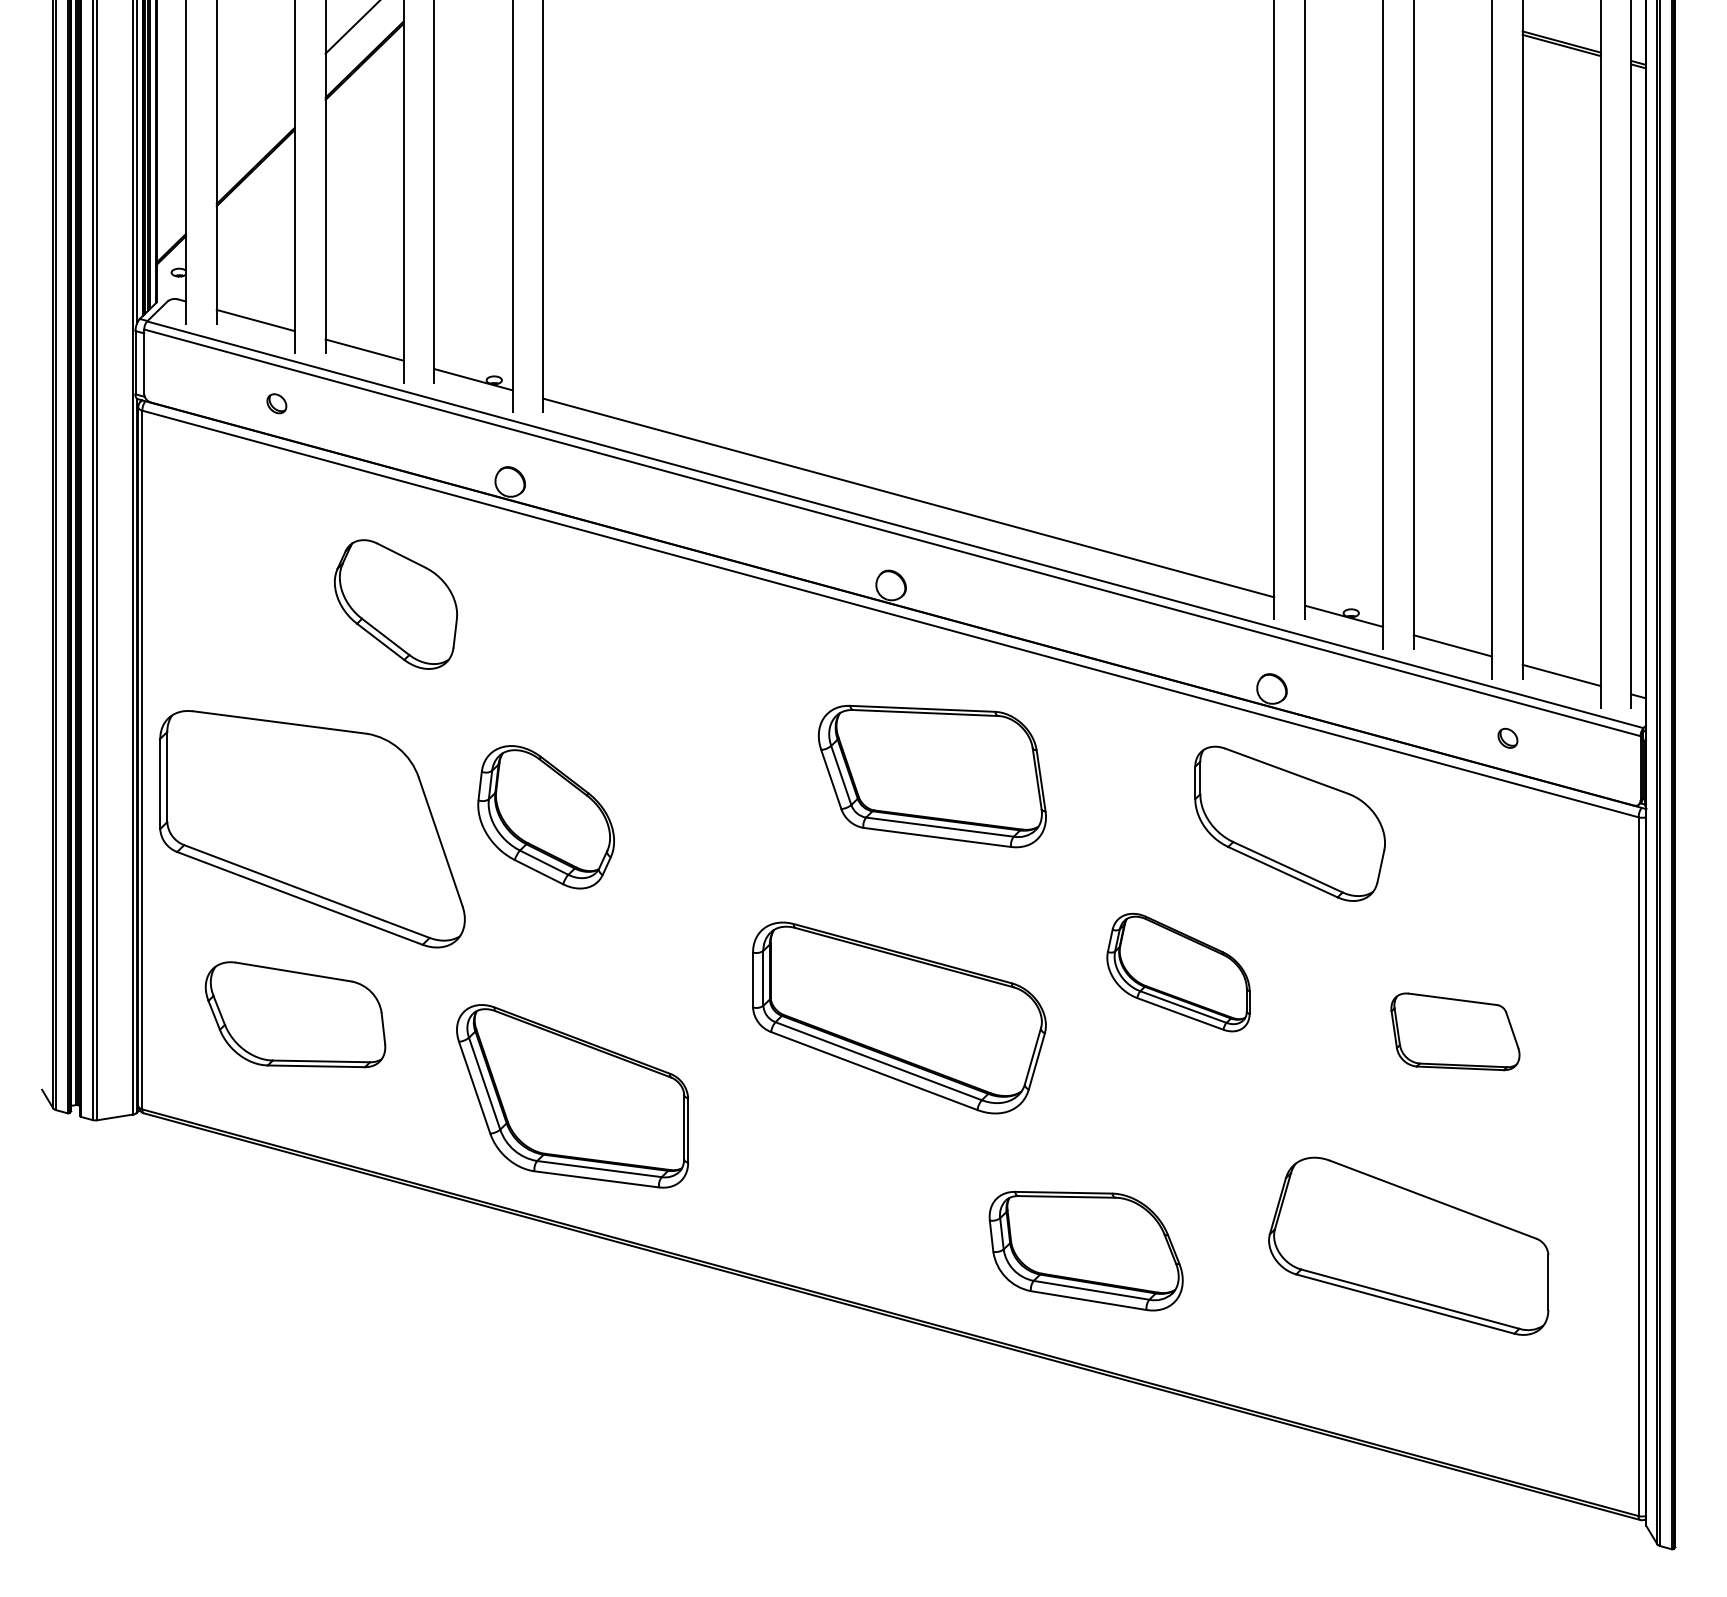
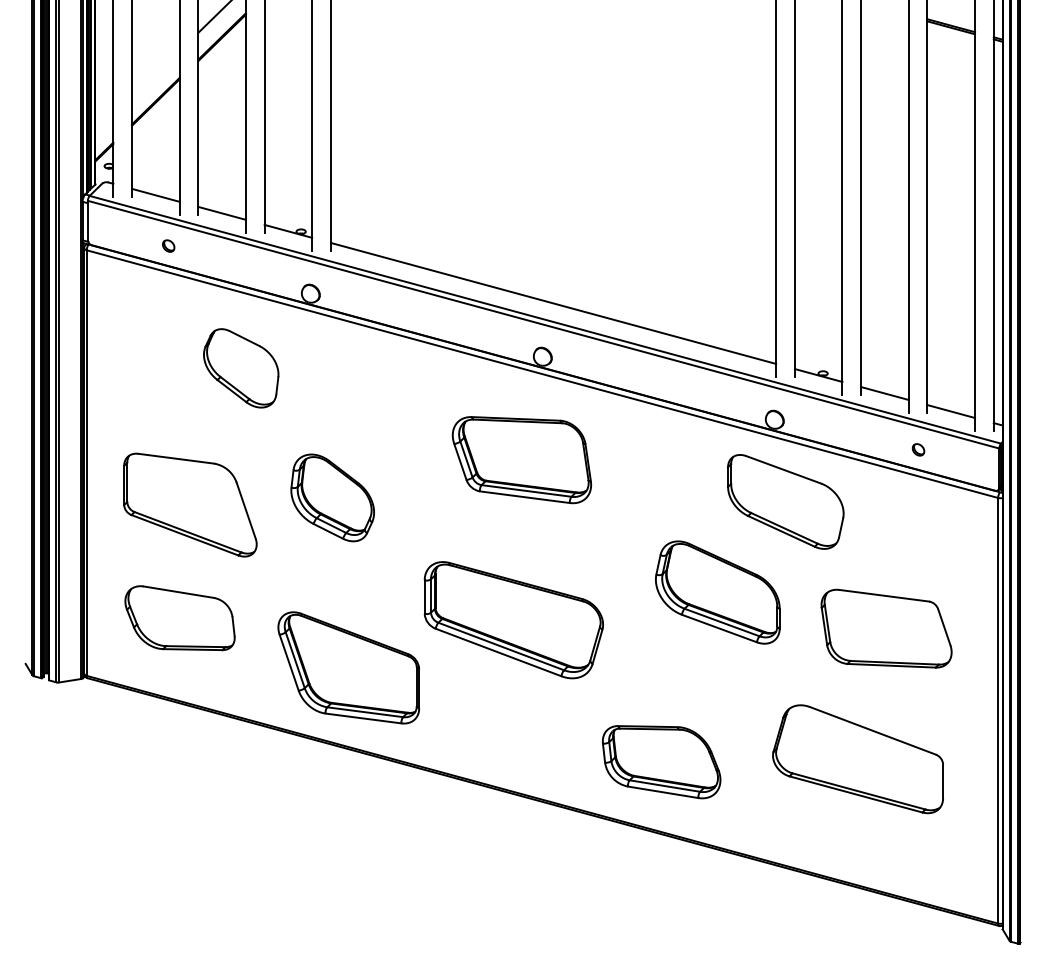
part: (931, 777) -> (521, 460), moved
part: (312, 828) -> (190, 504), size x0.71
part: (1177, 972) -> (717, 592), size x1.43
part: (898, 1018) -> (513, 620), moved
part: (1455, 1031) -> (886, 628), size x1.67

